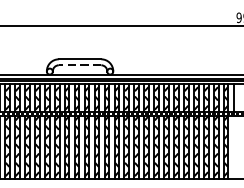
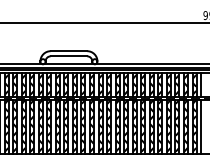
line: (79, 65) -> (68, 56), dashed -> solid
line: (234, 146) -> (201, 126), added

